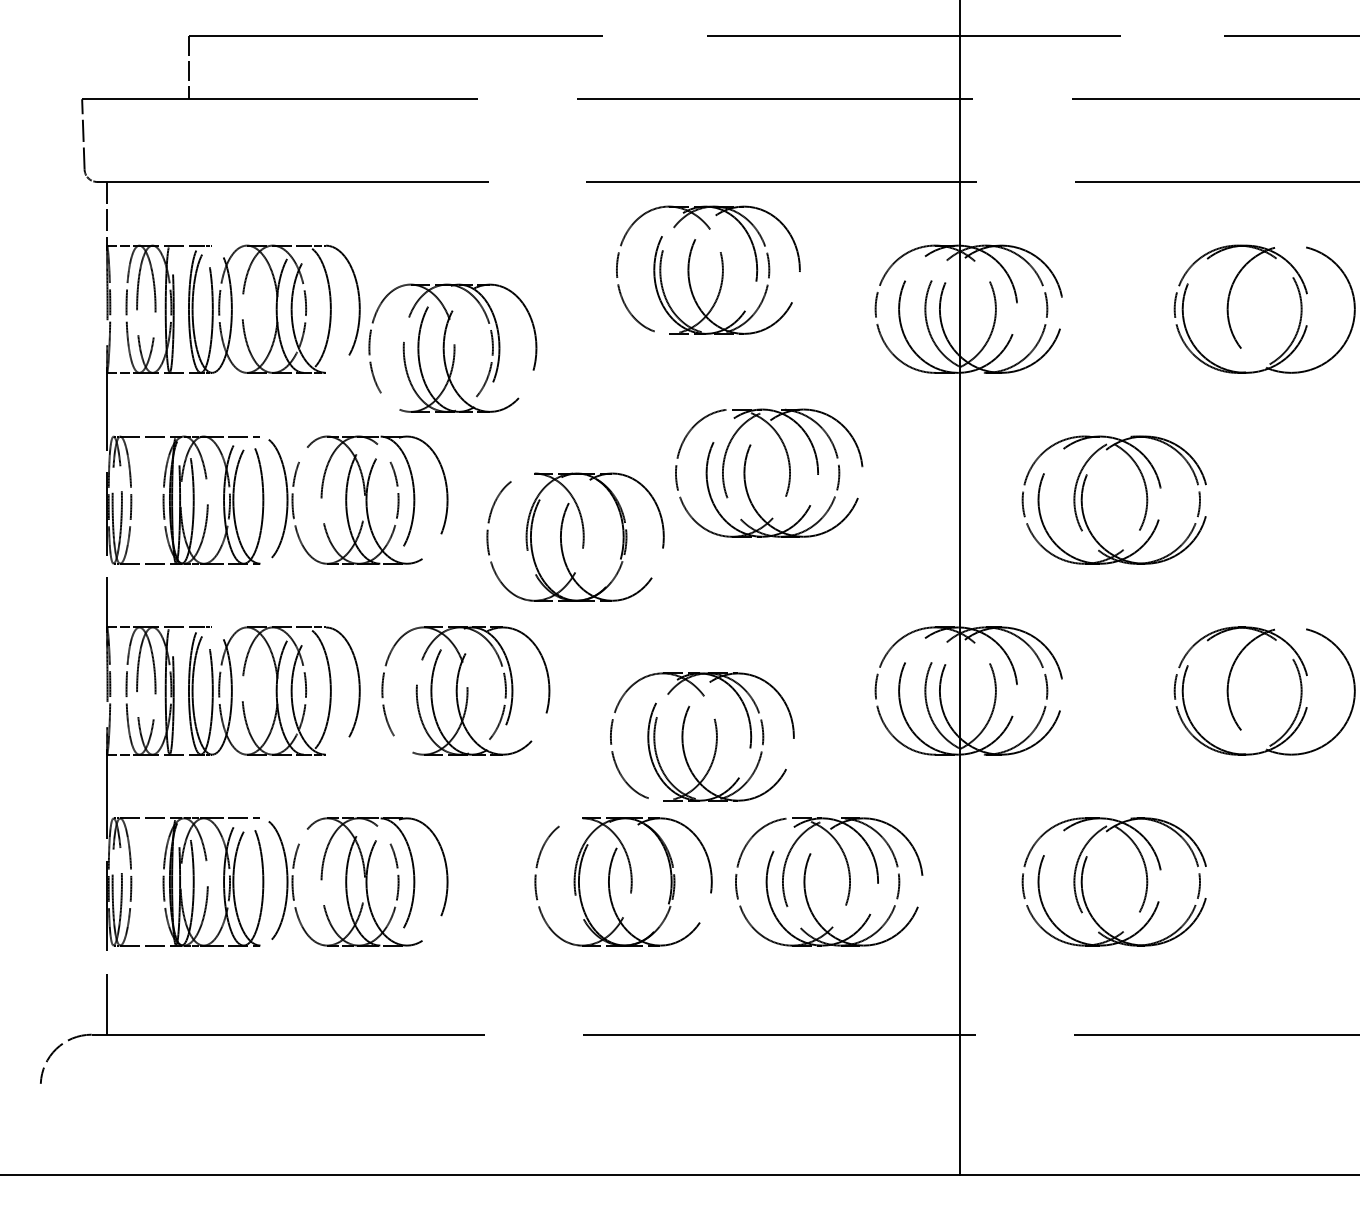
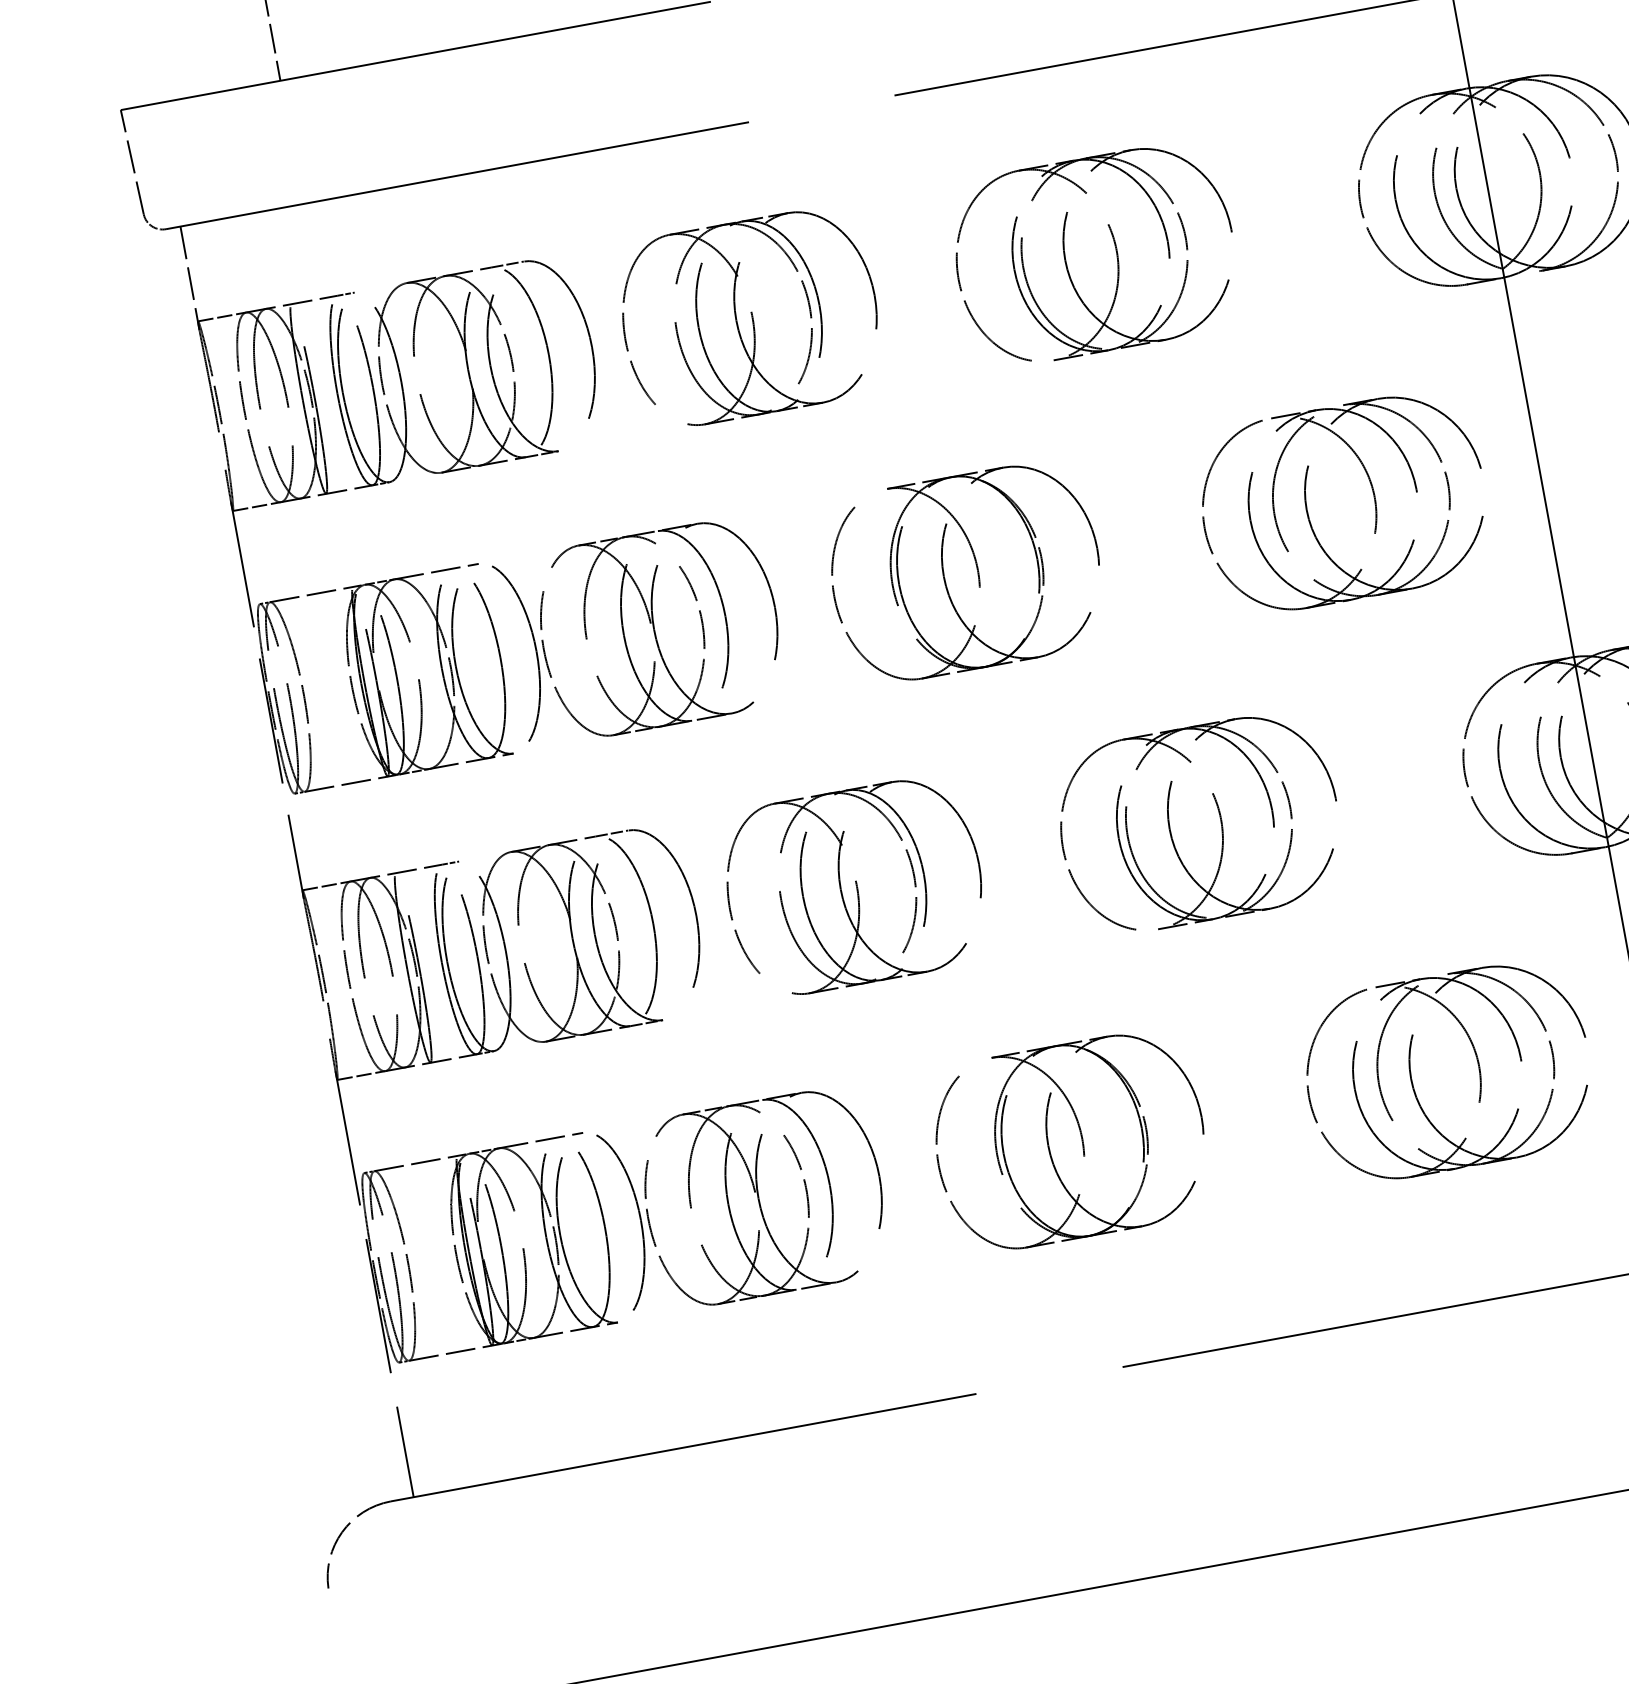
part: (721, 265) -> (1113, 244), moved
part: (452, 347) -> (749, 317), moved
part: (788, 467) -> (1370, 489), moved
part: (582, 536) -> (975, 569), moved
part: (715, 732) -> (1217, 813), moved
part: (630, 881) -> (1080, 1138), moved

